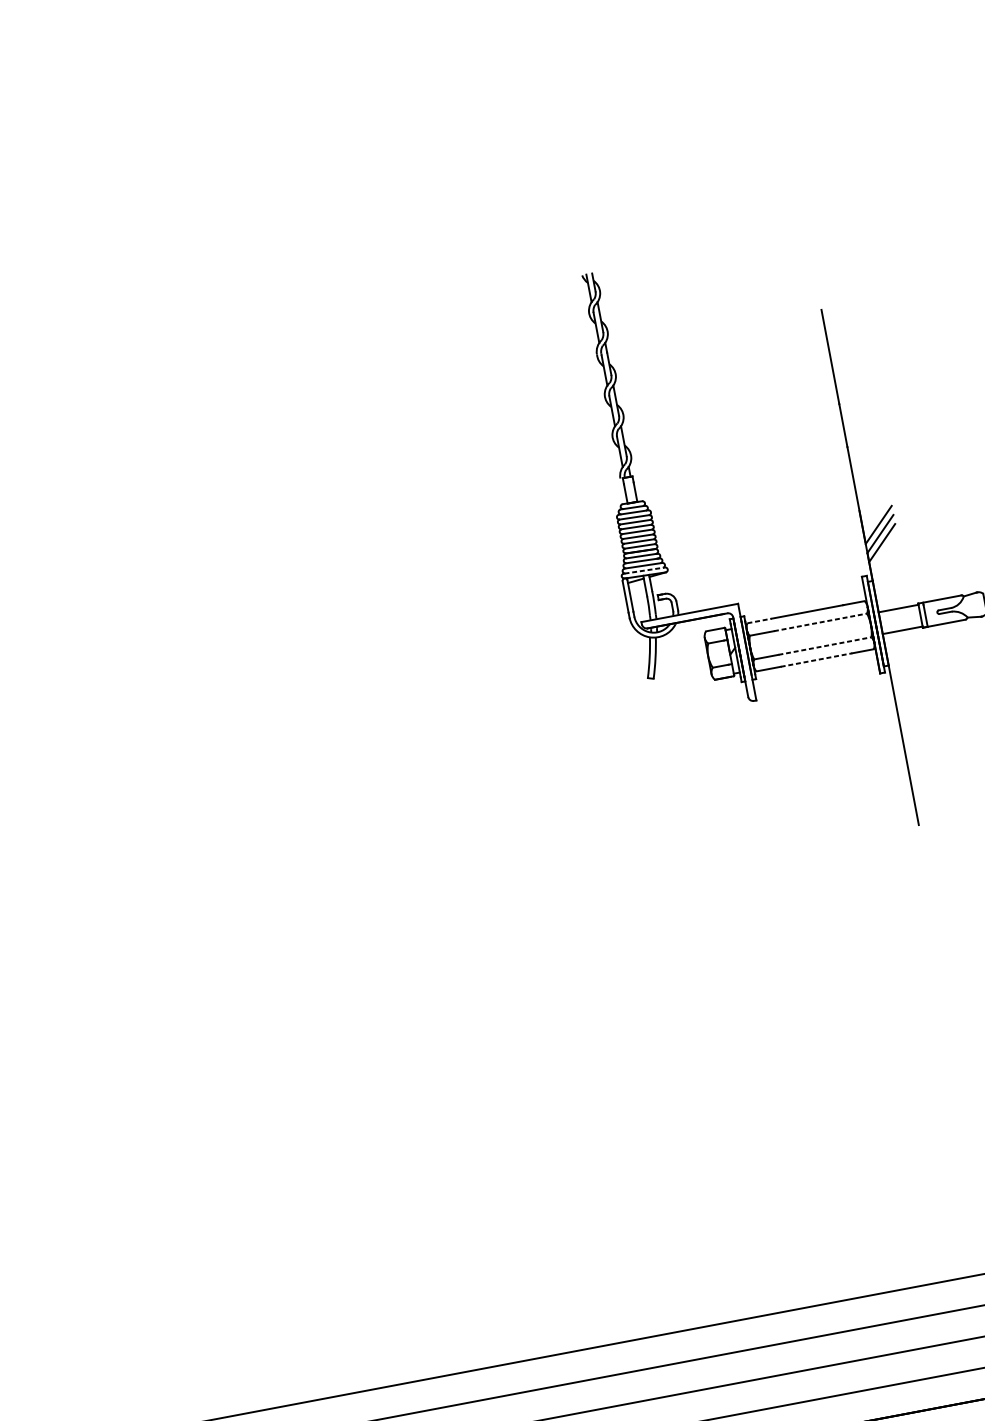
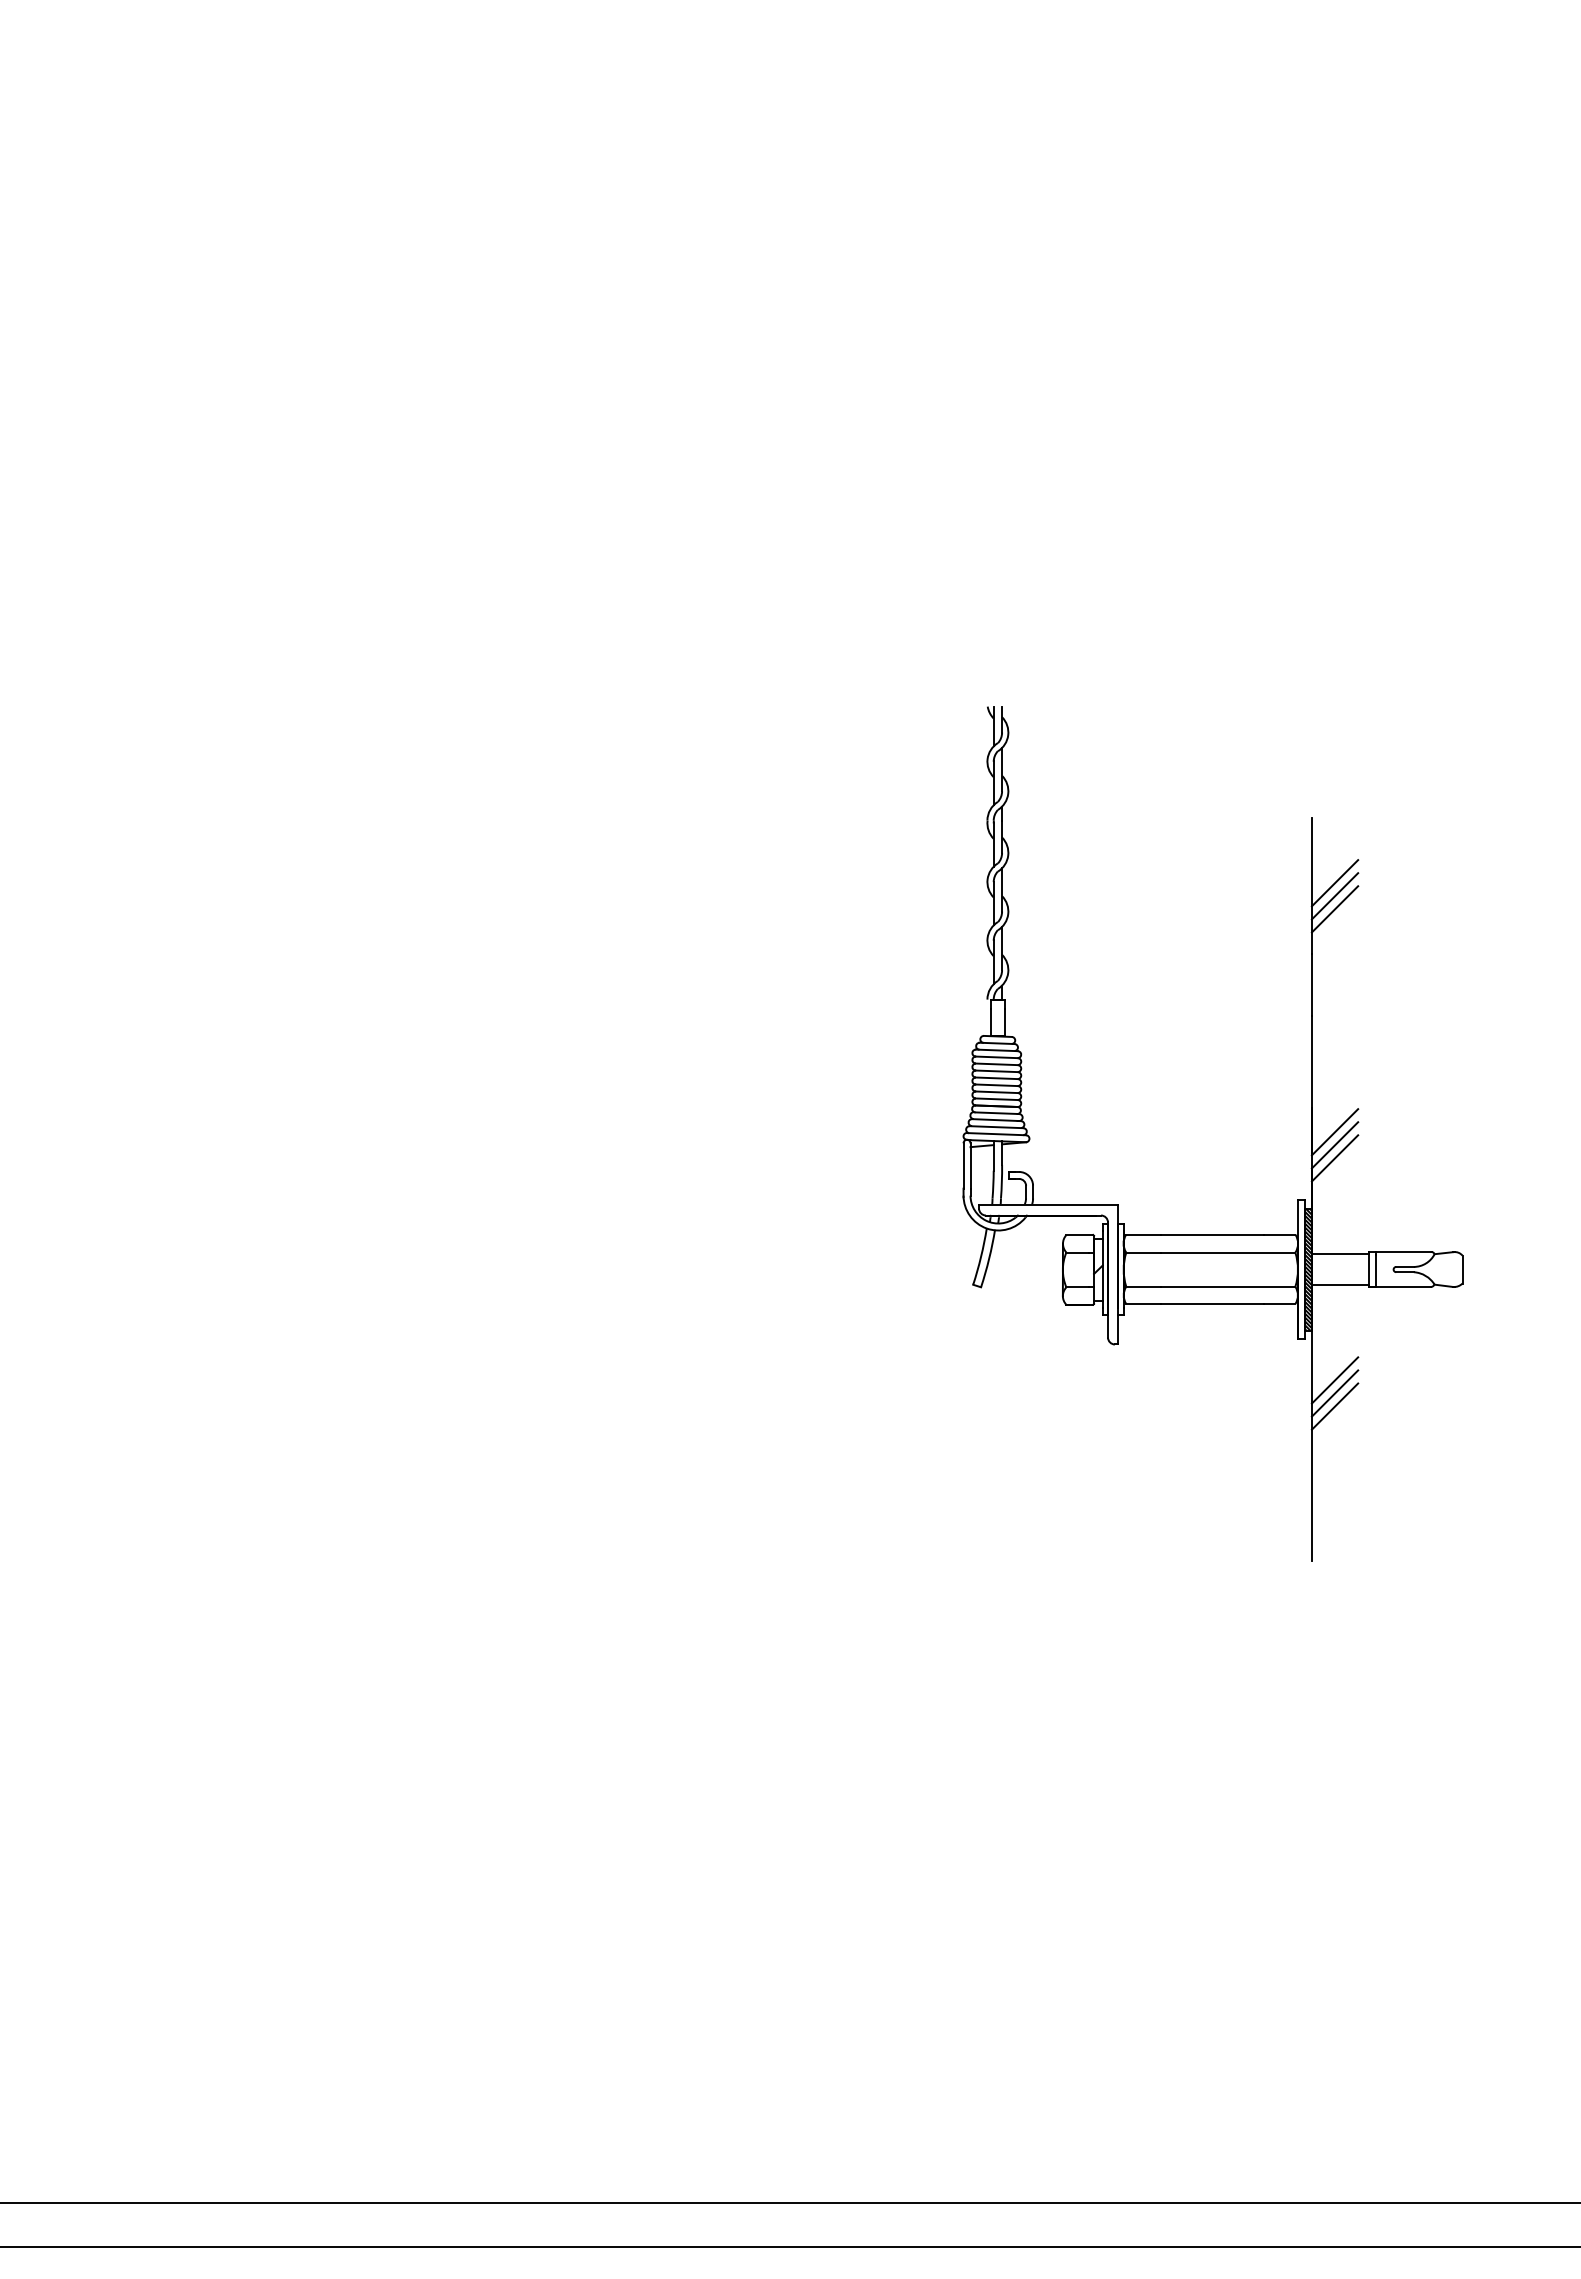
line: (845, 352) -> (1334, 883), added
line: (847, 361) -> (1334, 896), added
line: (849, 370) -> (1334, 909), added
line: (645, 570) -> (997, 1134), dashed -> solid
line: (760, 620) -> (1144, 1234), dashed -> solid
line: (820, 622) -> (1228, 1252), dashed -> solid
hatch: (877, 623) -> (1307, 1269), added
line: (825, 645) -> (1228, 1286), dashed -> solid
line: (816, 660) -> (1212, 1304), dashed -> solid
line: (910, 697) -> (1334, 1380), added
line: (912, 706) -> (1334, 1393), added
line: (914, 715) -> (1334, 1406), added

